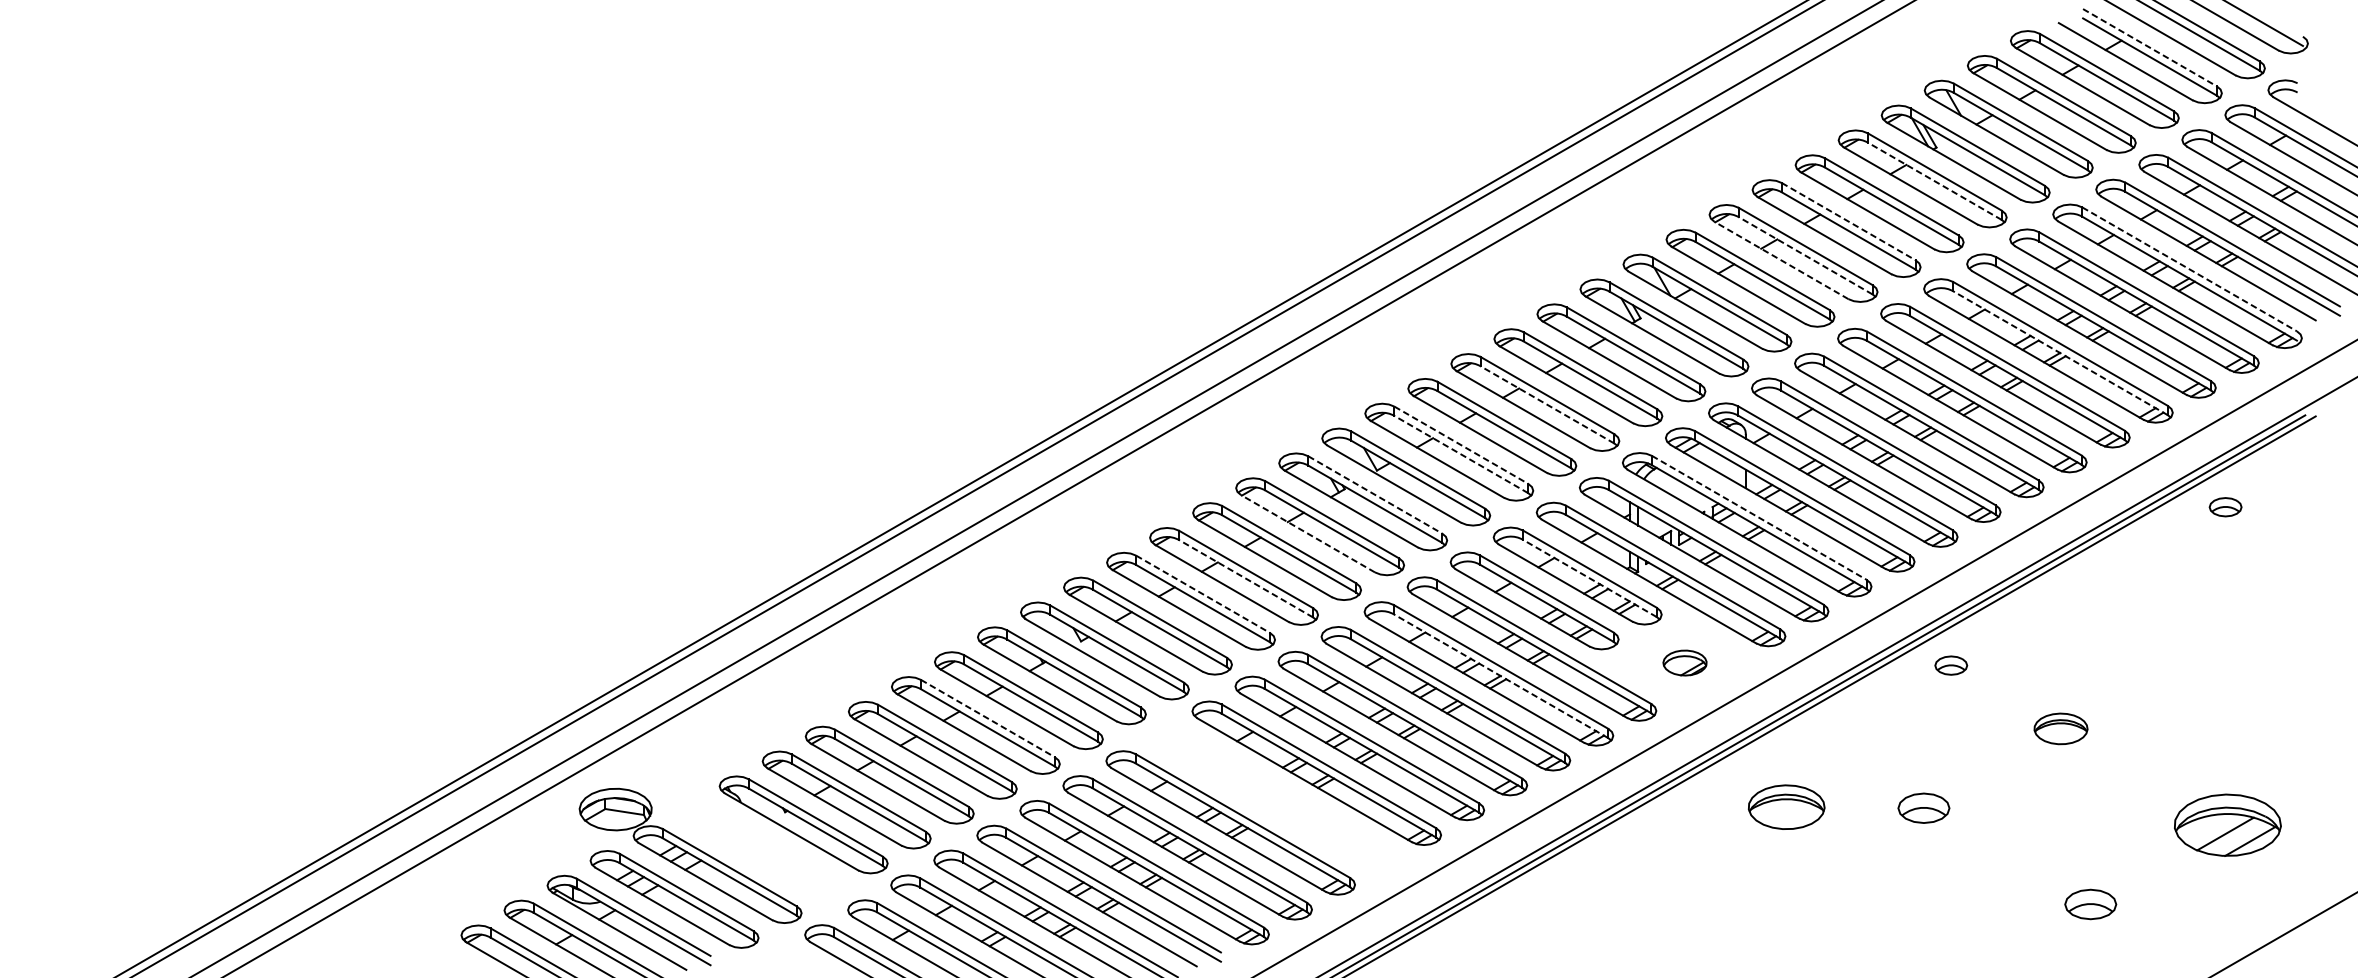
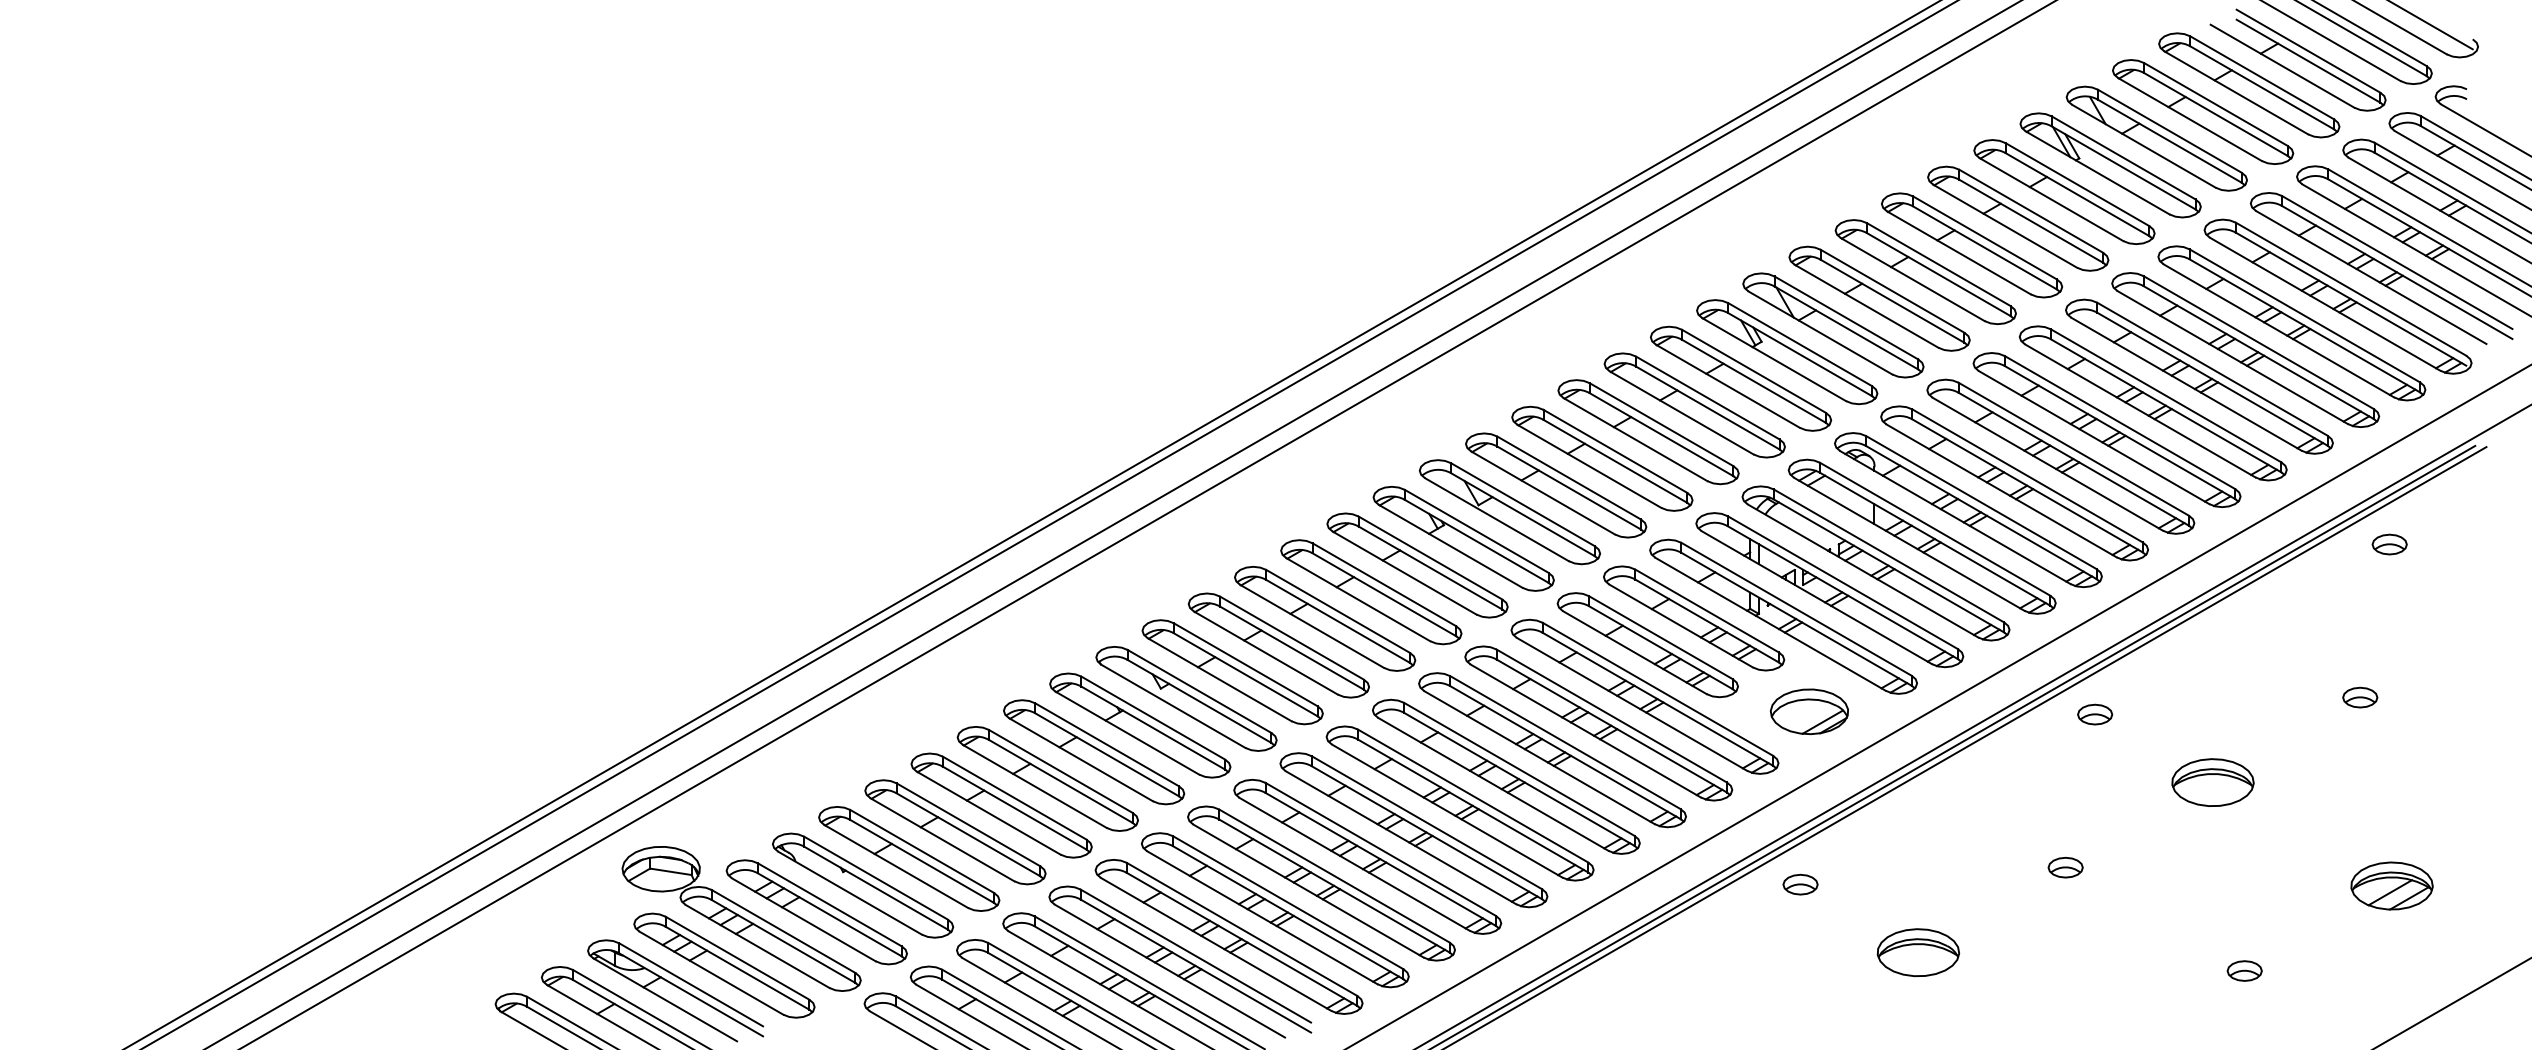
line: (2149, 47) -> (2308, 51), dashed -> solid
line: (1934, 181) -> (2077, 194), dashed -> solid
line: (1849, 221) -> (1985, 237), dashed -> solid
line: (1805, 255) -> (1938, 274), dashed -> solid
line: (1781, 260) -> (1912, 279), dashed -> solid
line: (2190, 269) -> (2351, 289), dashed -> solid
line: (2060, 353) -> (2212, 379), dashed -> solid
line: (1547, 404) -> (1661, 434), dashed -> solid
line: (1461, 445) -> (1569, 478), dashed -> solid
line: (1461, 455) -> (1569, 488), dashed -> solid
line: (1375, 495) -> (1476, 531), dashed -> solid
line: (1759, 517) -> (1889, 555), dashed -> solid
line: (1307, 534) -> (1404, 573), dashed -> solid
line: (1590, 577) -> (1707, 620), dashed -> solid
line: (1246, 578) -> (1338, 621), dashed -> solid
line: (1202, 594) -> (1291, 638), dashed -> solid
part: (2198, 649) -> (2360, 697), added
part: (1684, 662) -> (1808, 711), size x1.67
line: (1500, 676) -> (1611, 726), dashed -> solid
line: (987, 718) -> (1060, 771), dashed -> solid
part: (2060, 728) -> (2212, 782), size x1.43
part: (1273, 797) -> (1367, 856), added
part: (1786, 807) -> (1918, 952), moved
part: (1923, 808) -> (2065, 867), size x0.62
part: (1676, 823) -> (1800, 884), added
part: (2227, 824) -> (2391, 885), size x0.71
part: (760, 849) -> (816, 912), added
part: (2090, 903) -> (2244, 970), size x0.62

